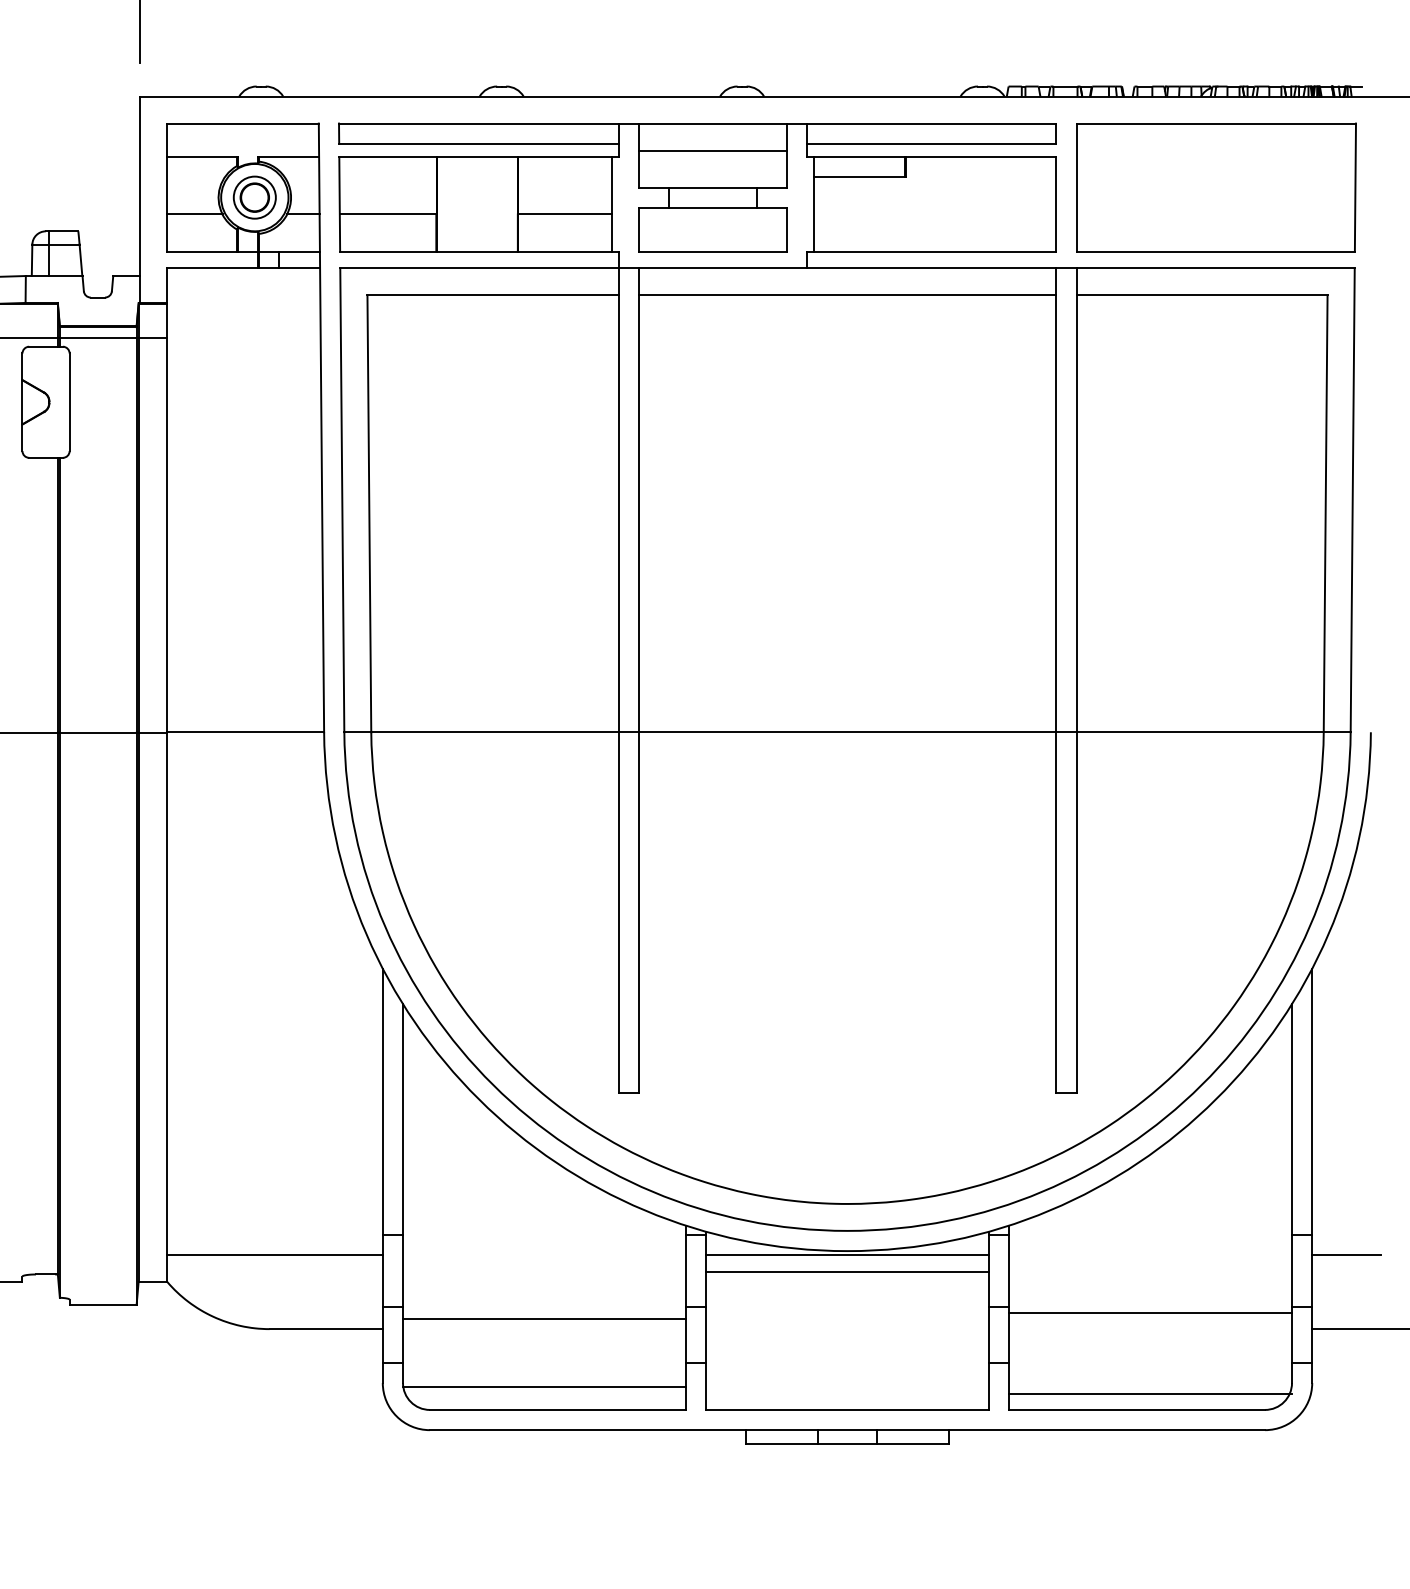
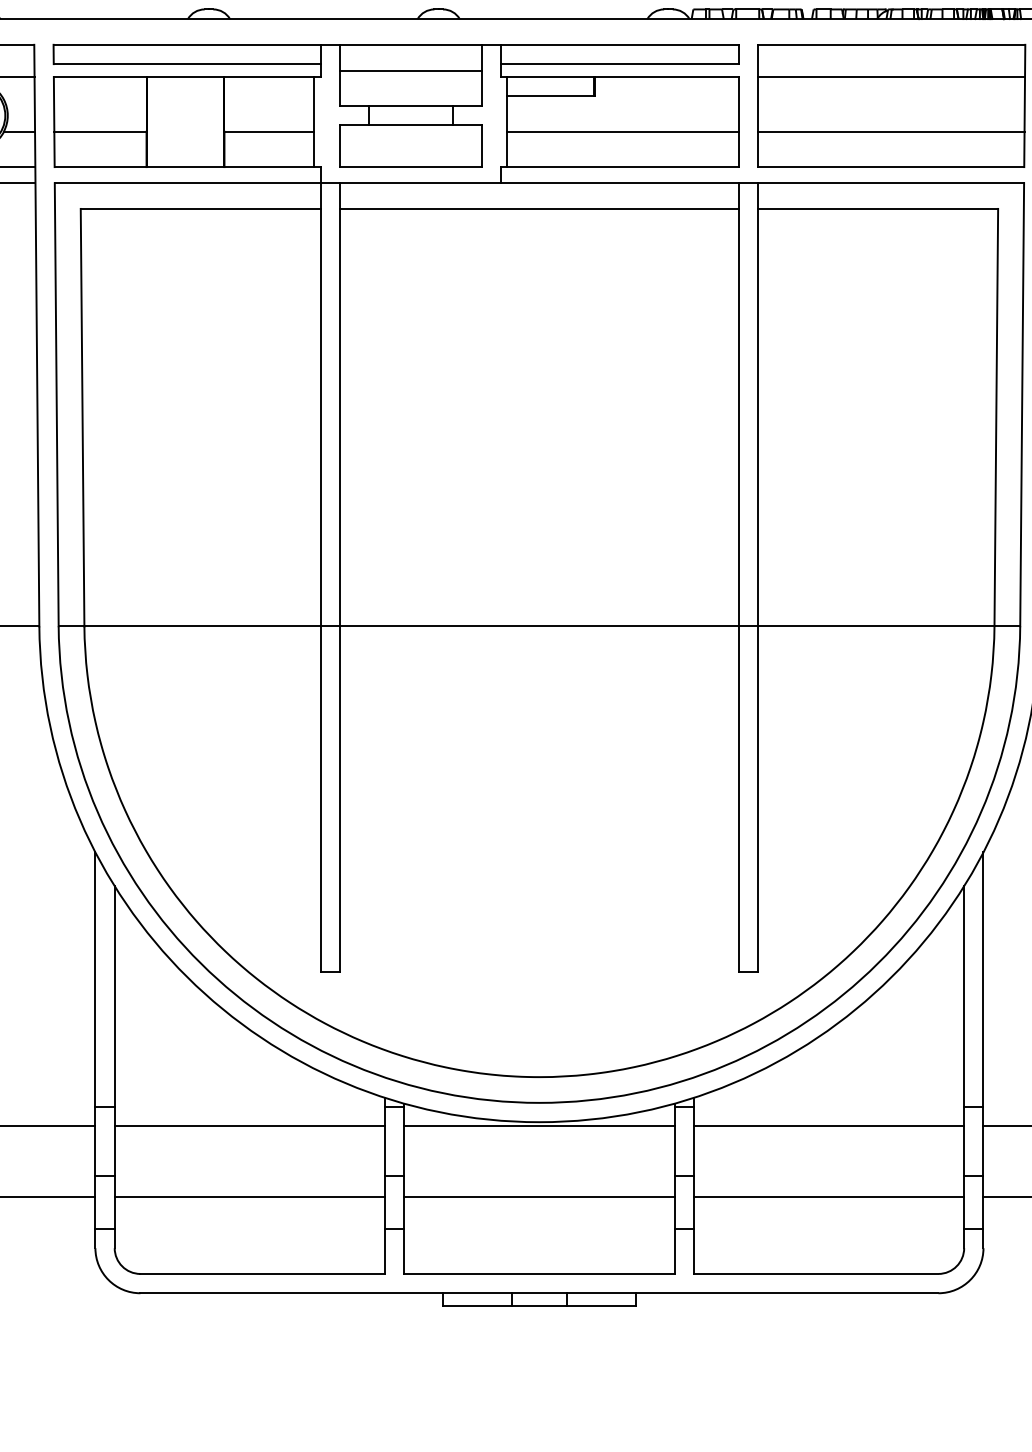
line: (1215, 157) -> (891, 77), added
line: (934, 214) -> (622, 131), added
line: (1215, 214) -> (891, 131), added
line: (847, 1272) -> (539, 1197), moved
line: (1150, 1313) -> (828, 1126), moved
line: (544, 1319) -> (249, 1126), moved
line: (544, 1387) -> (249, 1197), moved
line: (1150, 1394) -> (828, 1197), moved

